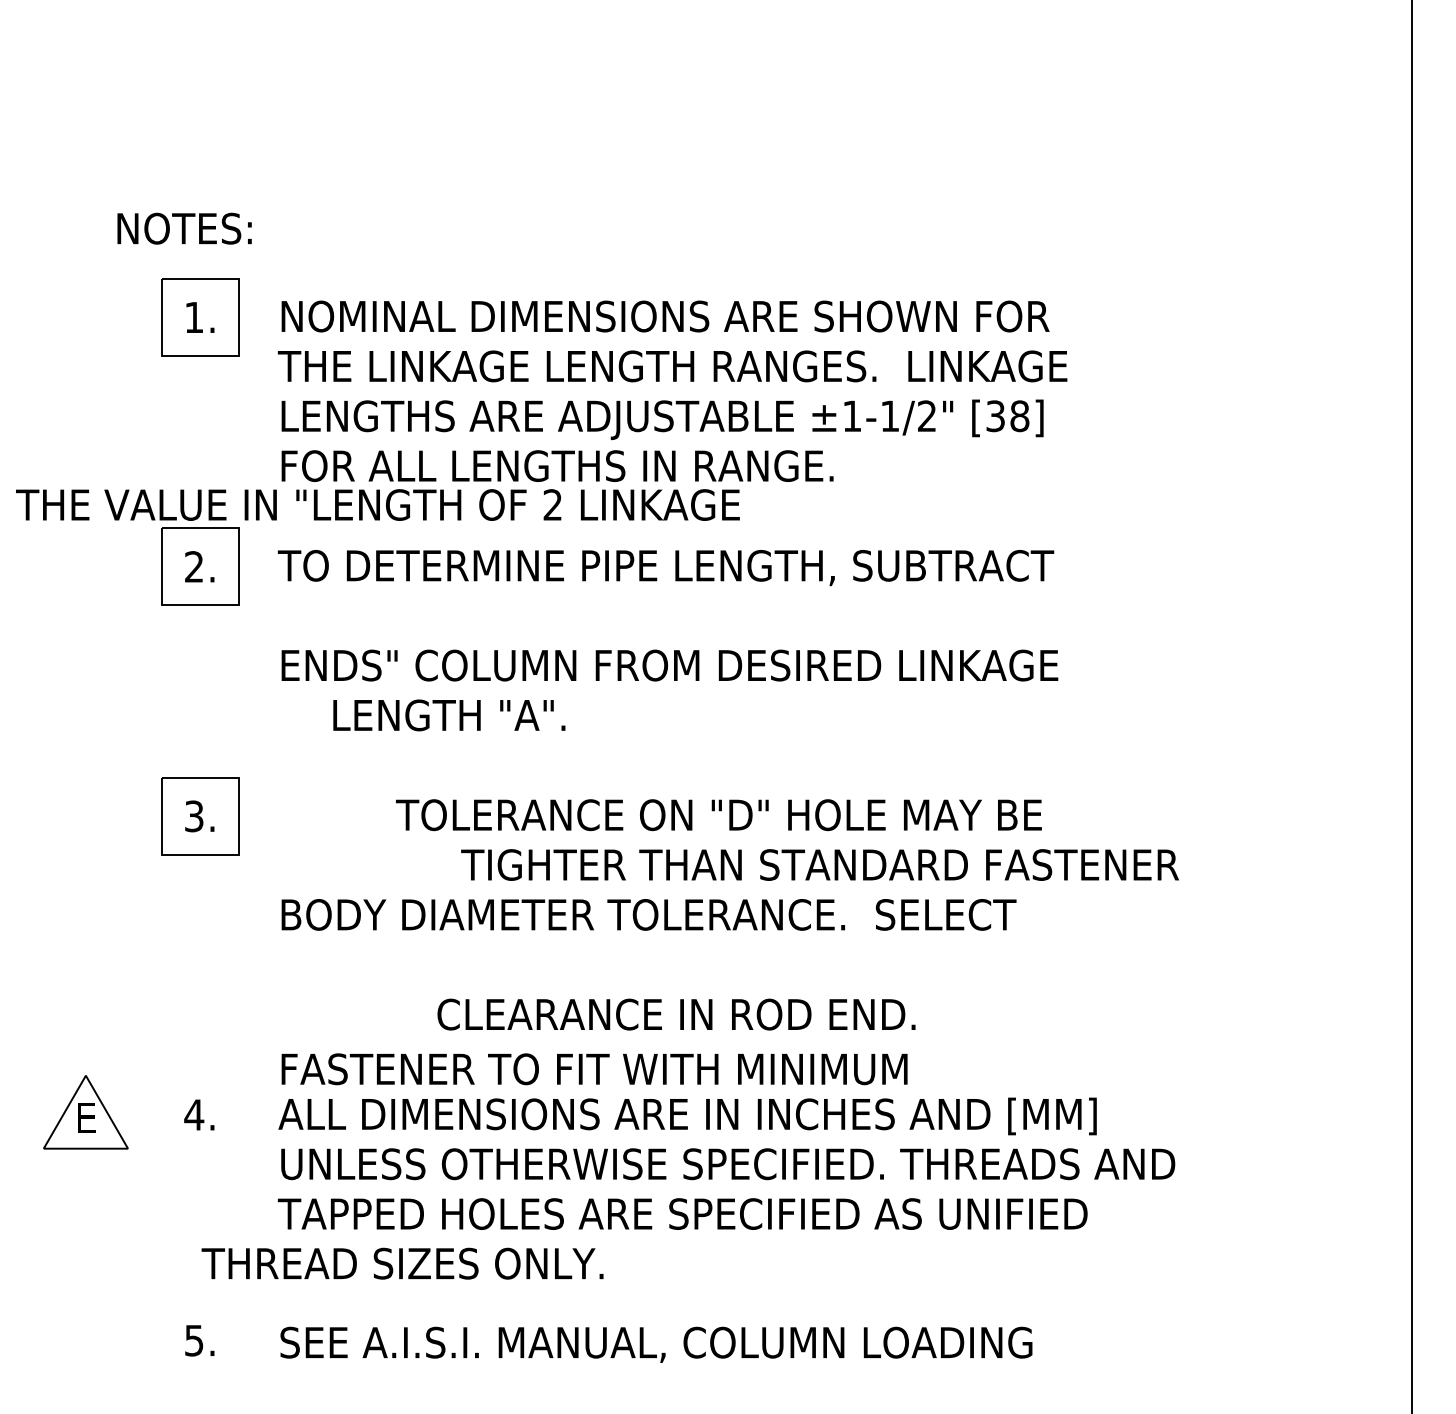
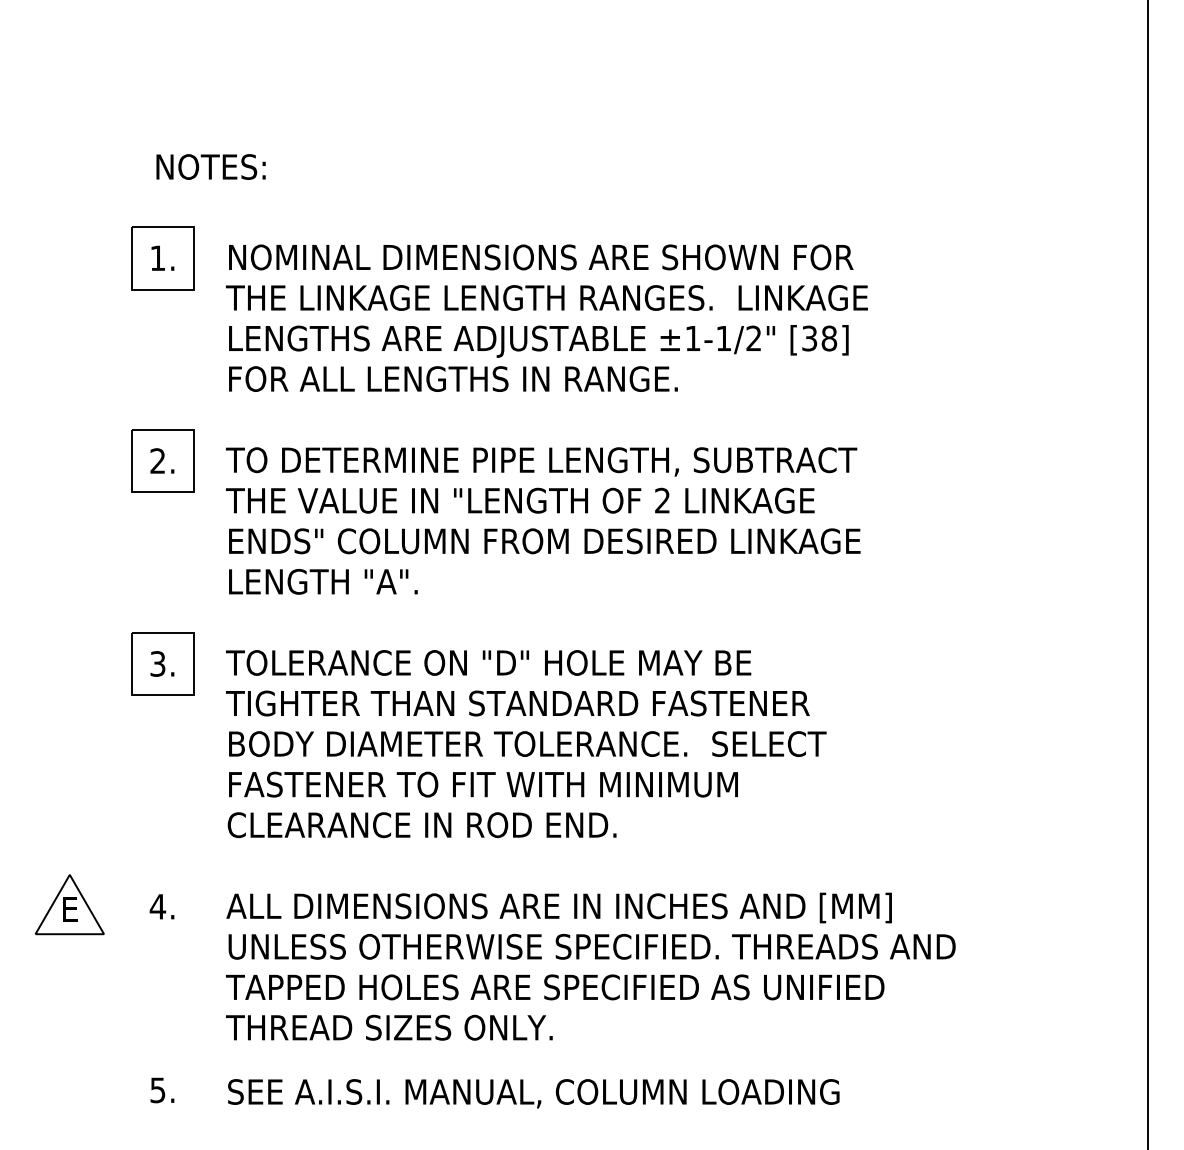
text: (183, 228) -> (210, 166), moved
text: (378, 504) -> (520, 500), moved
text: (449, 714) -> (323, 581), moved
text: (718, 814) -> (488, 662), moved
text: (819, 865) -> (517, 703), moved
text: (675, 1015) -> (421, 825), moved
text: (594, 1069) -> (483, 784), moved
text: (402, 1263) -> (389, 1027), moved

